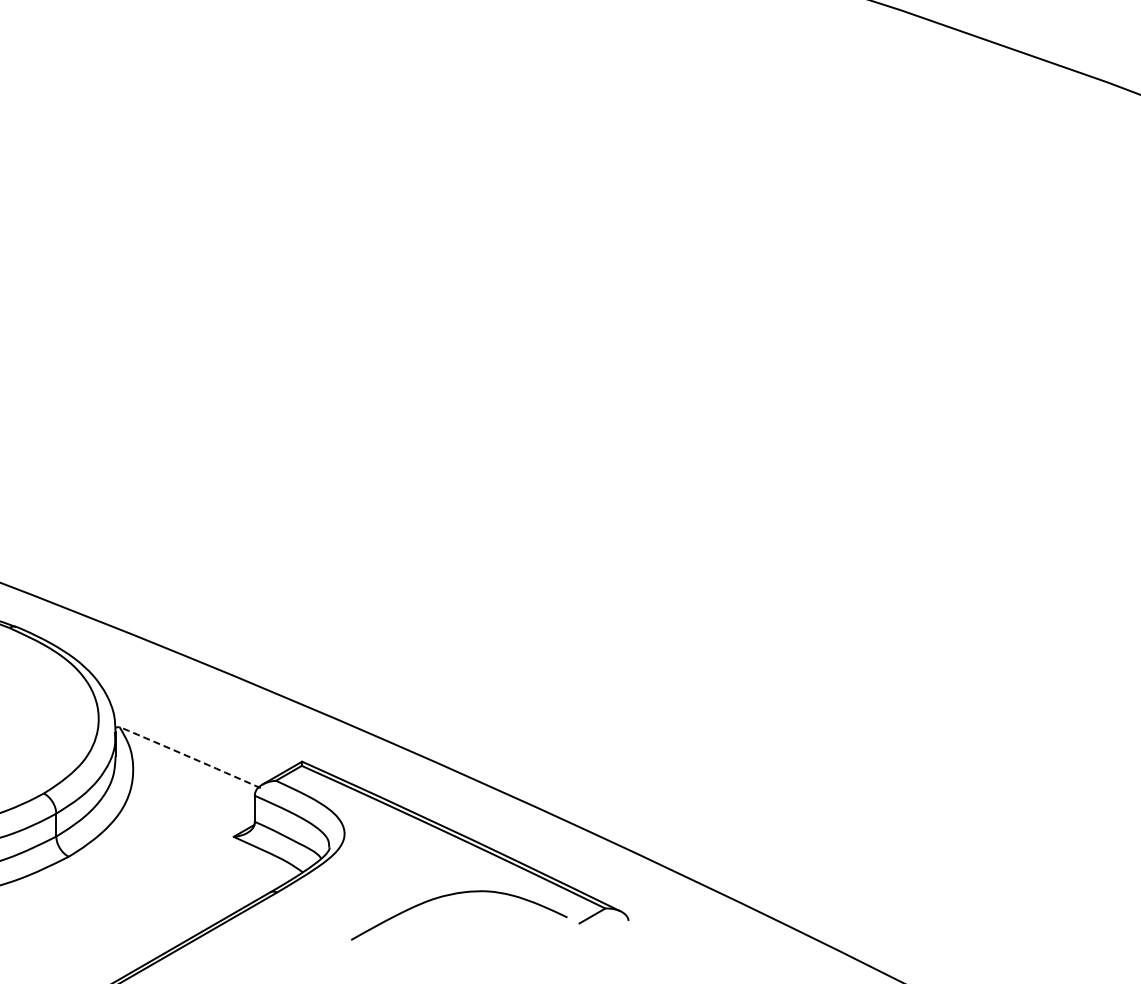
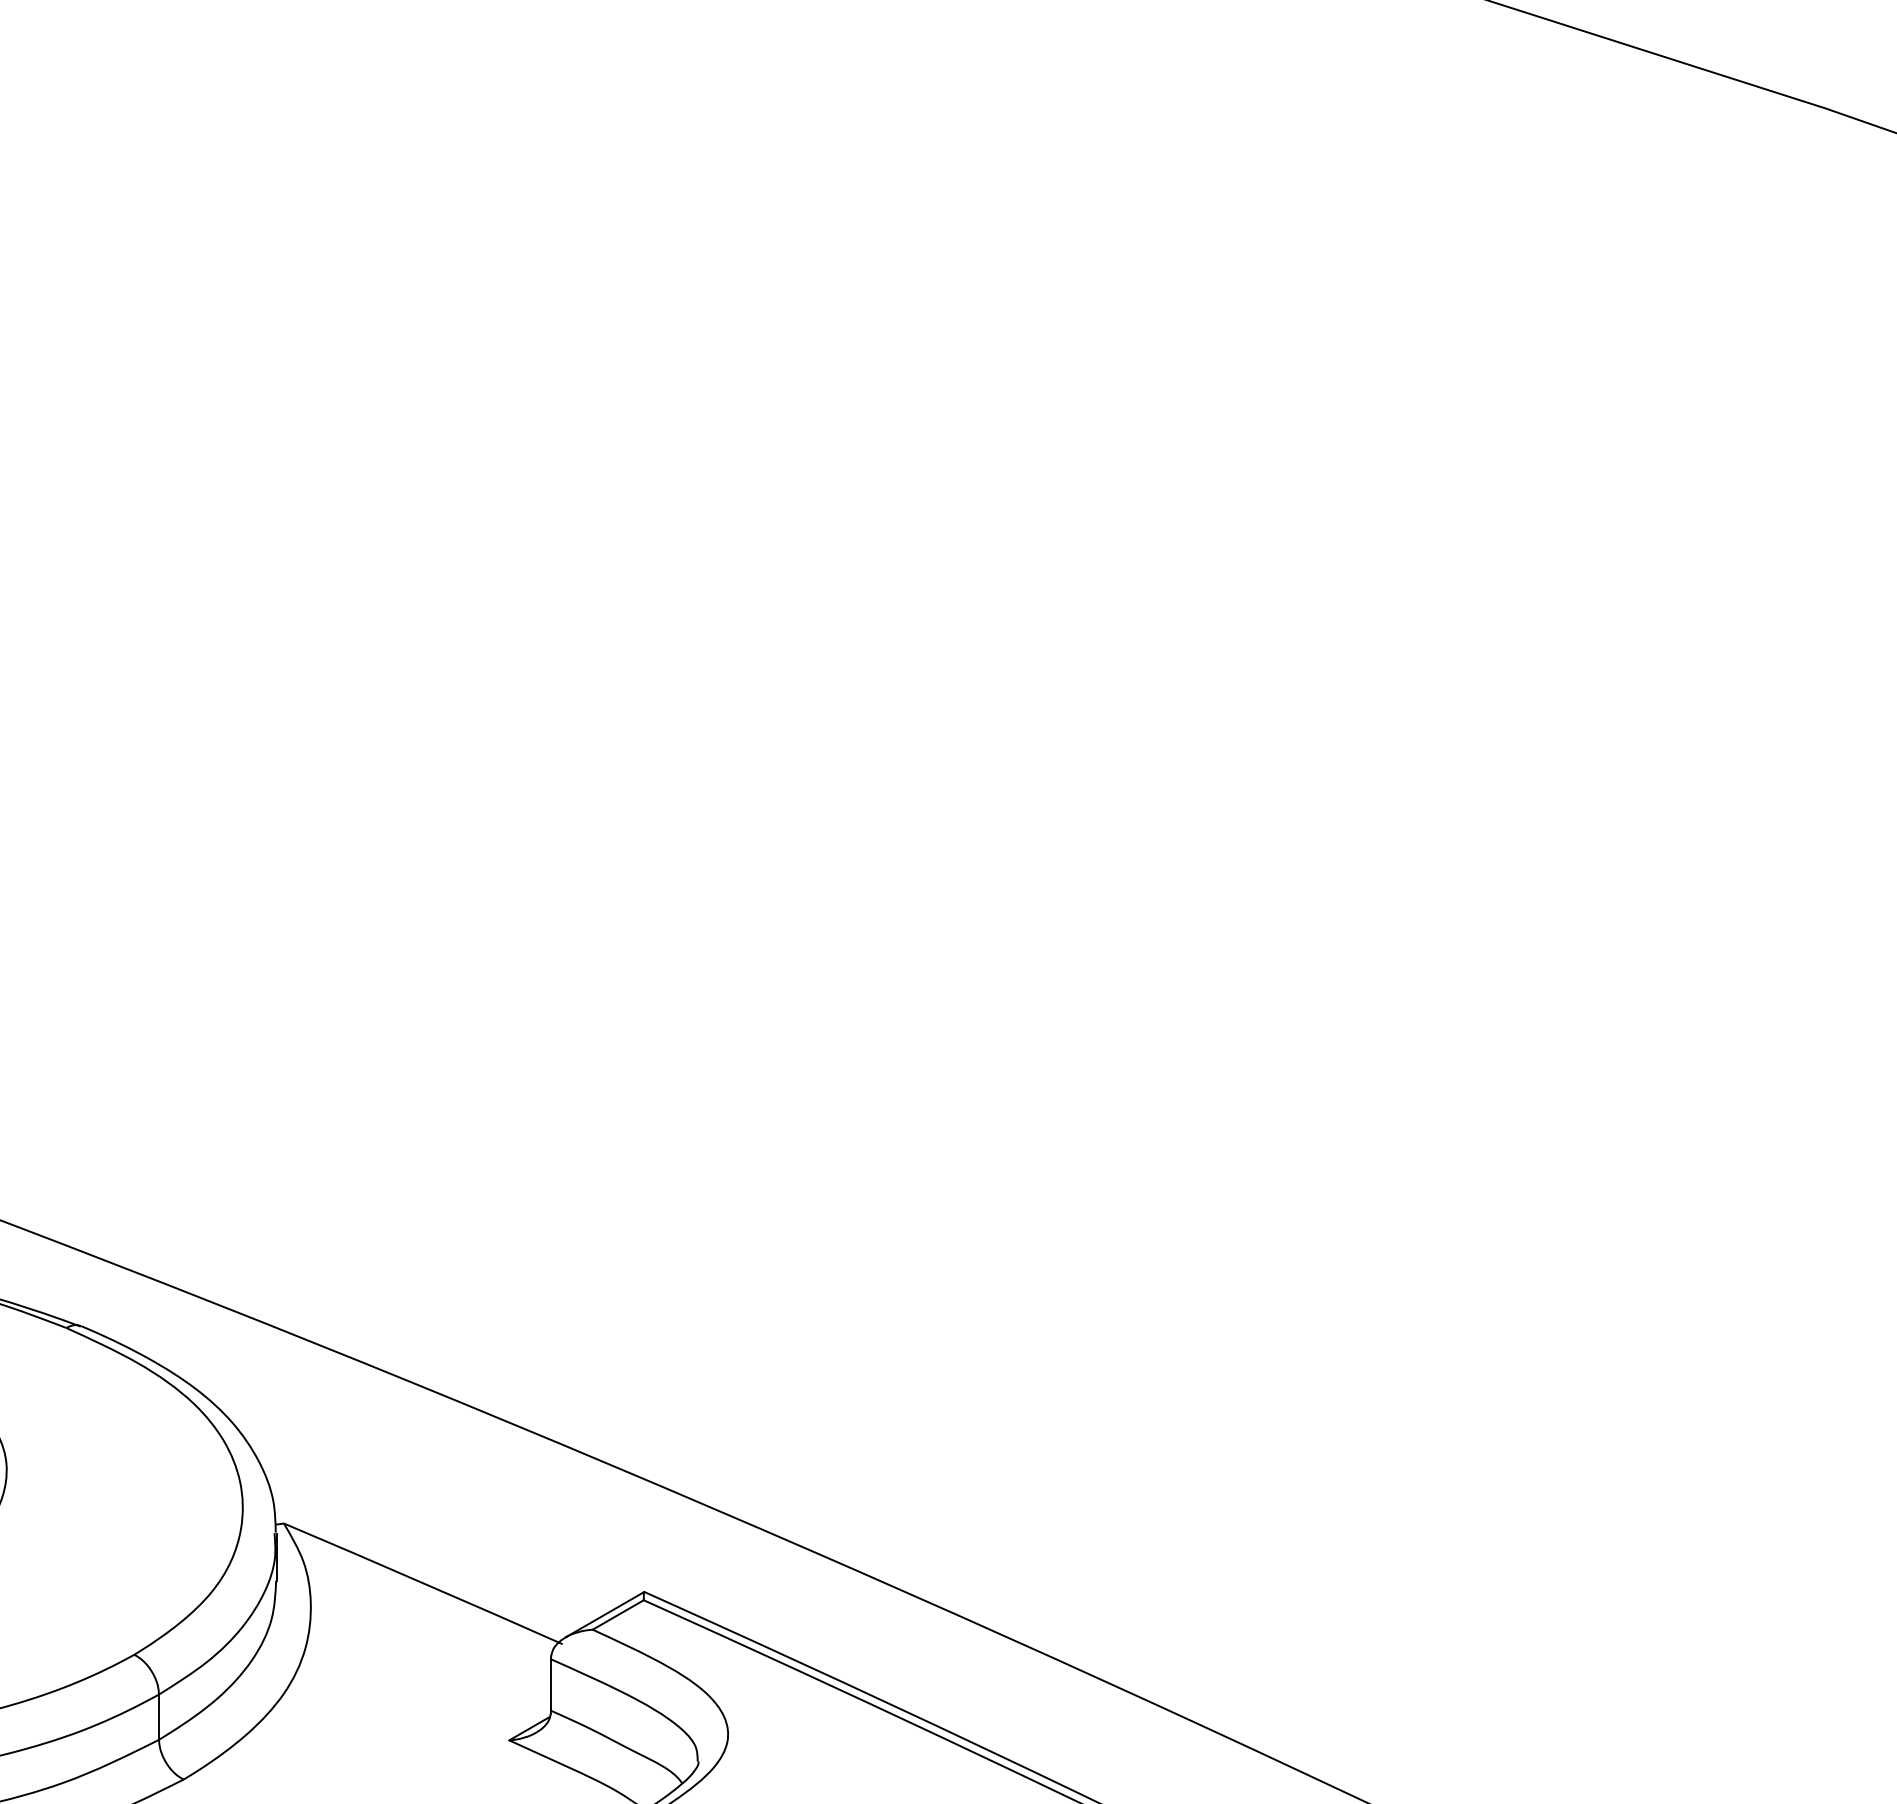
arc: (190, 757) -> (423, 1583), dashed -> solid

